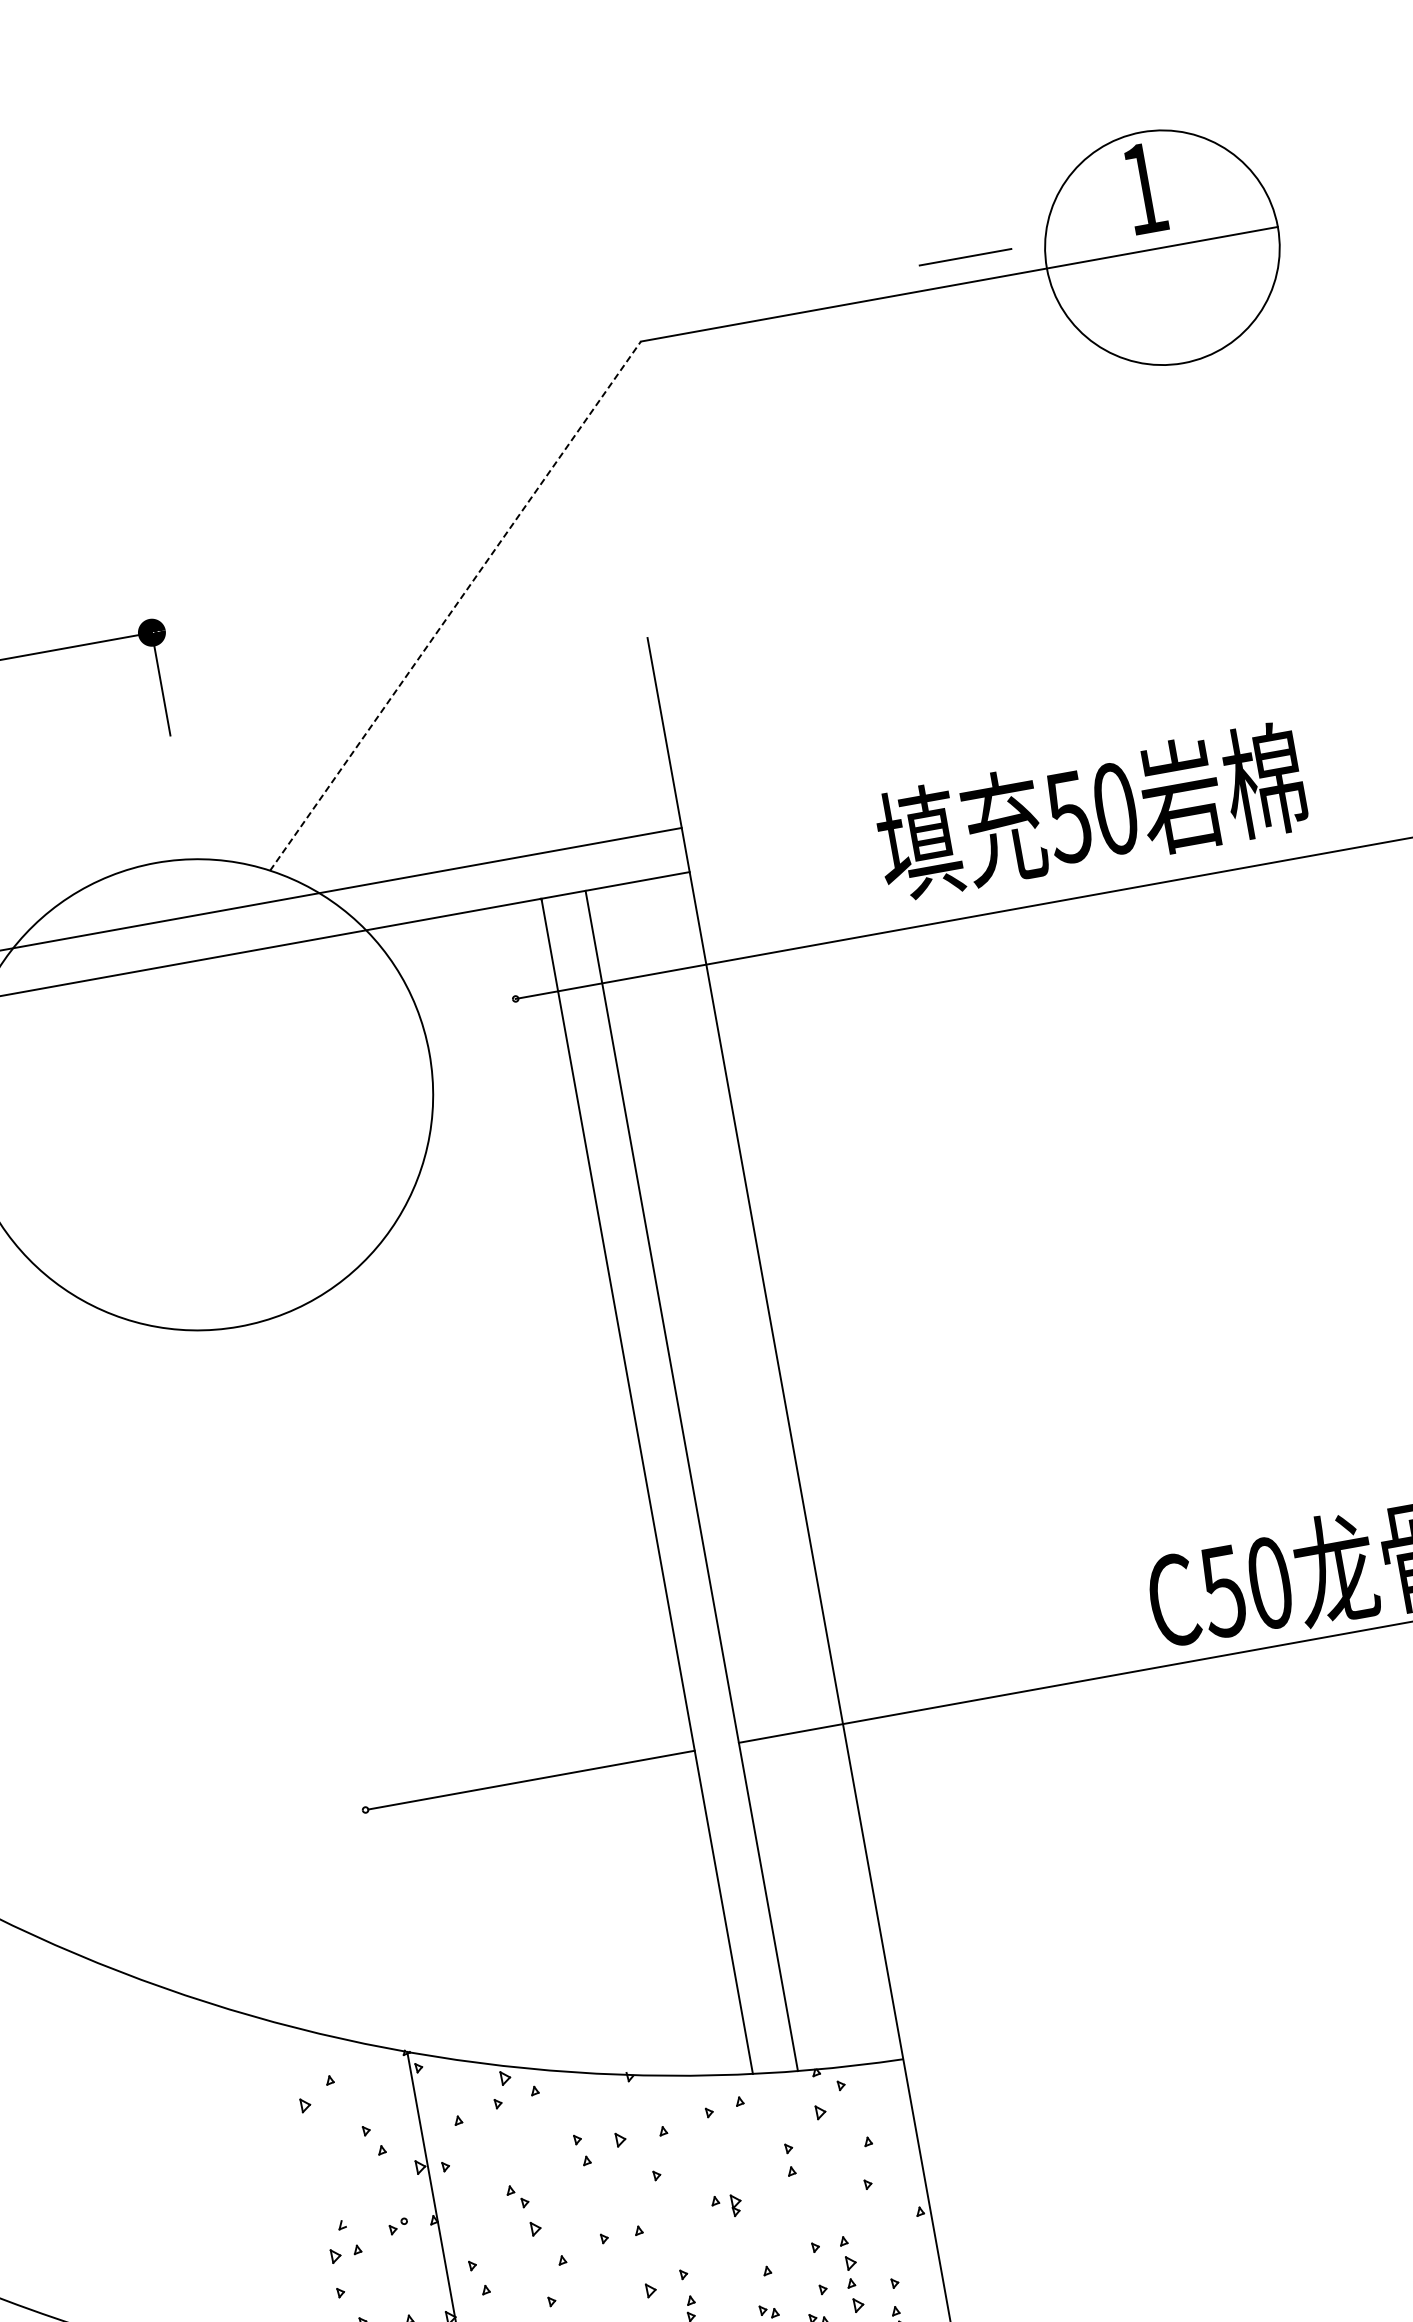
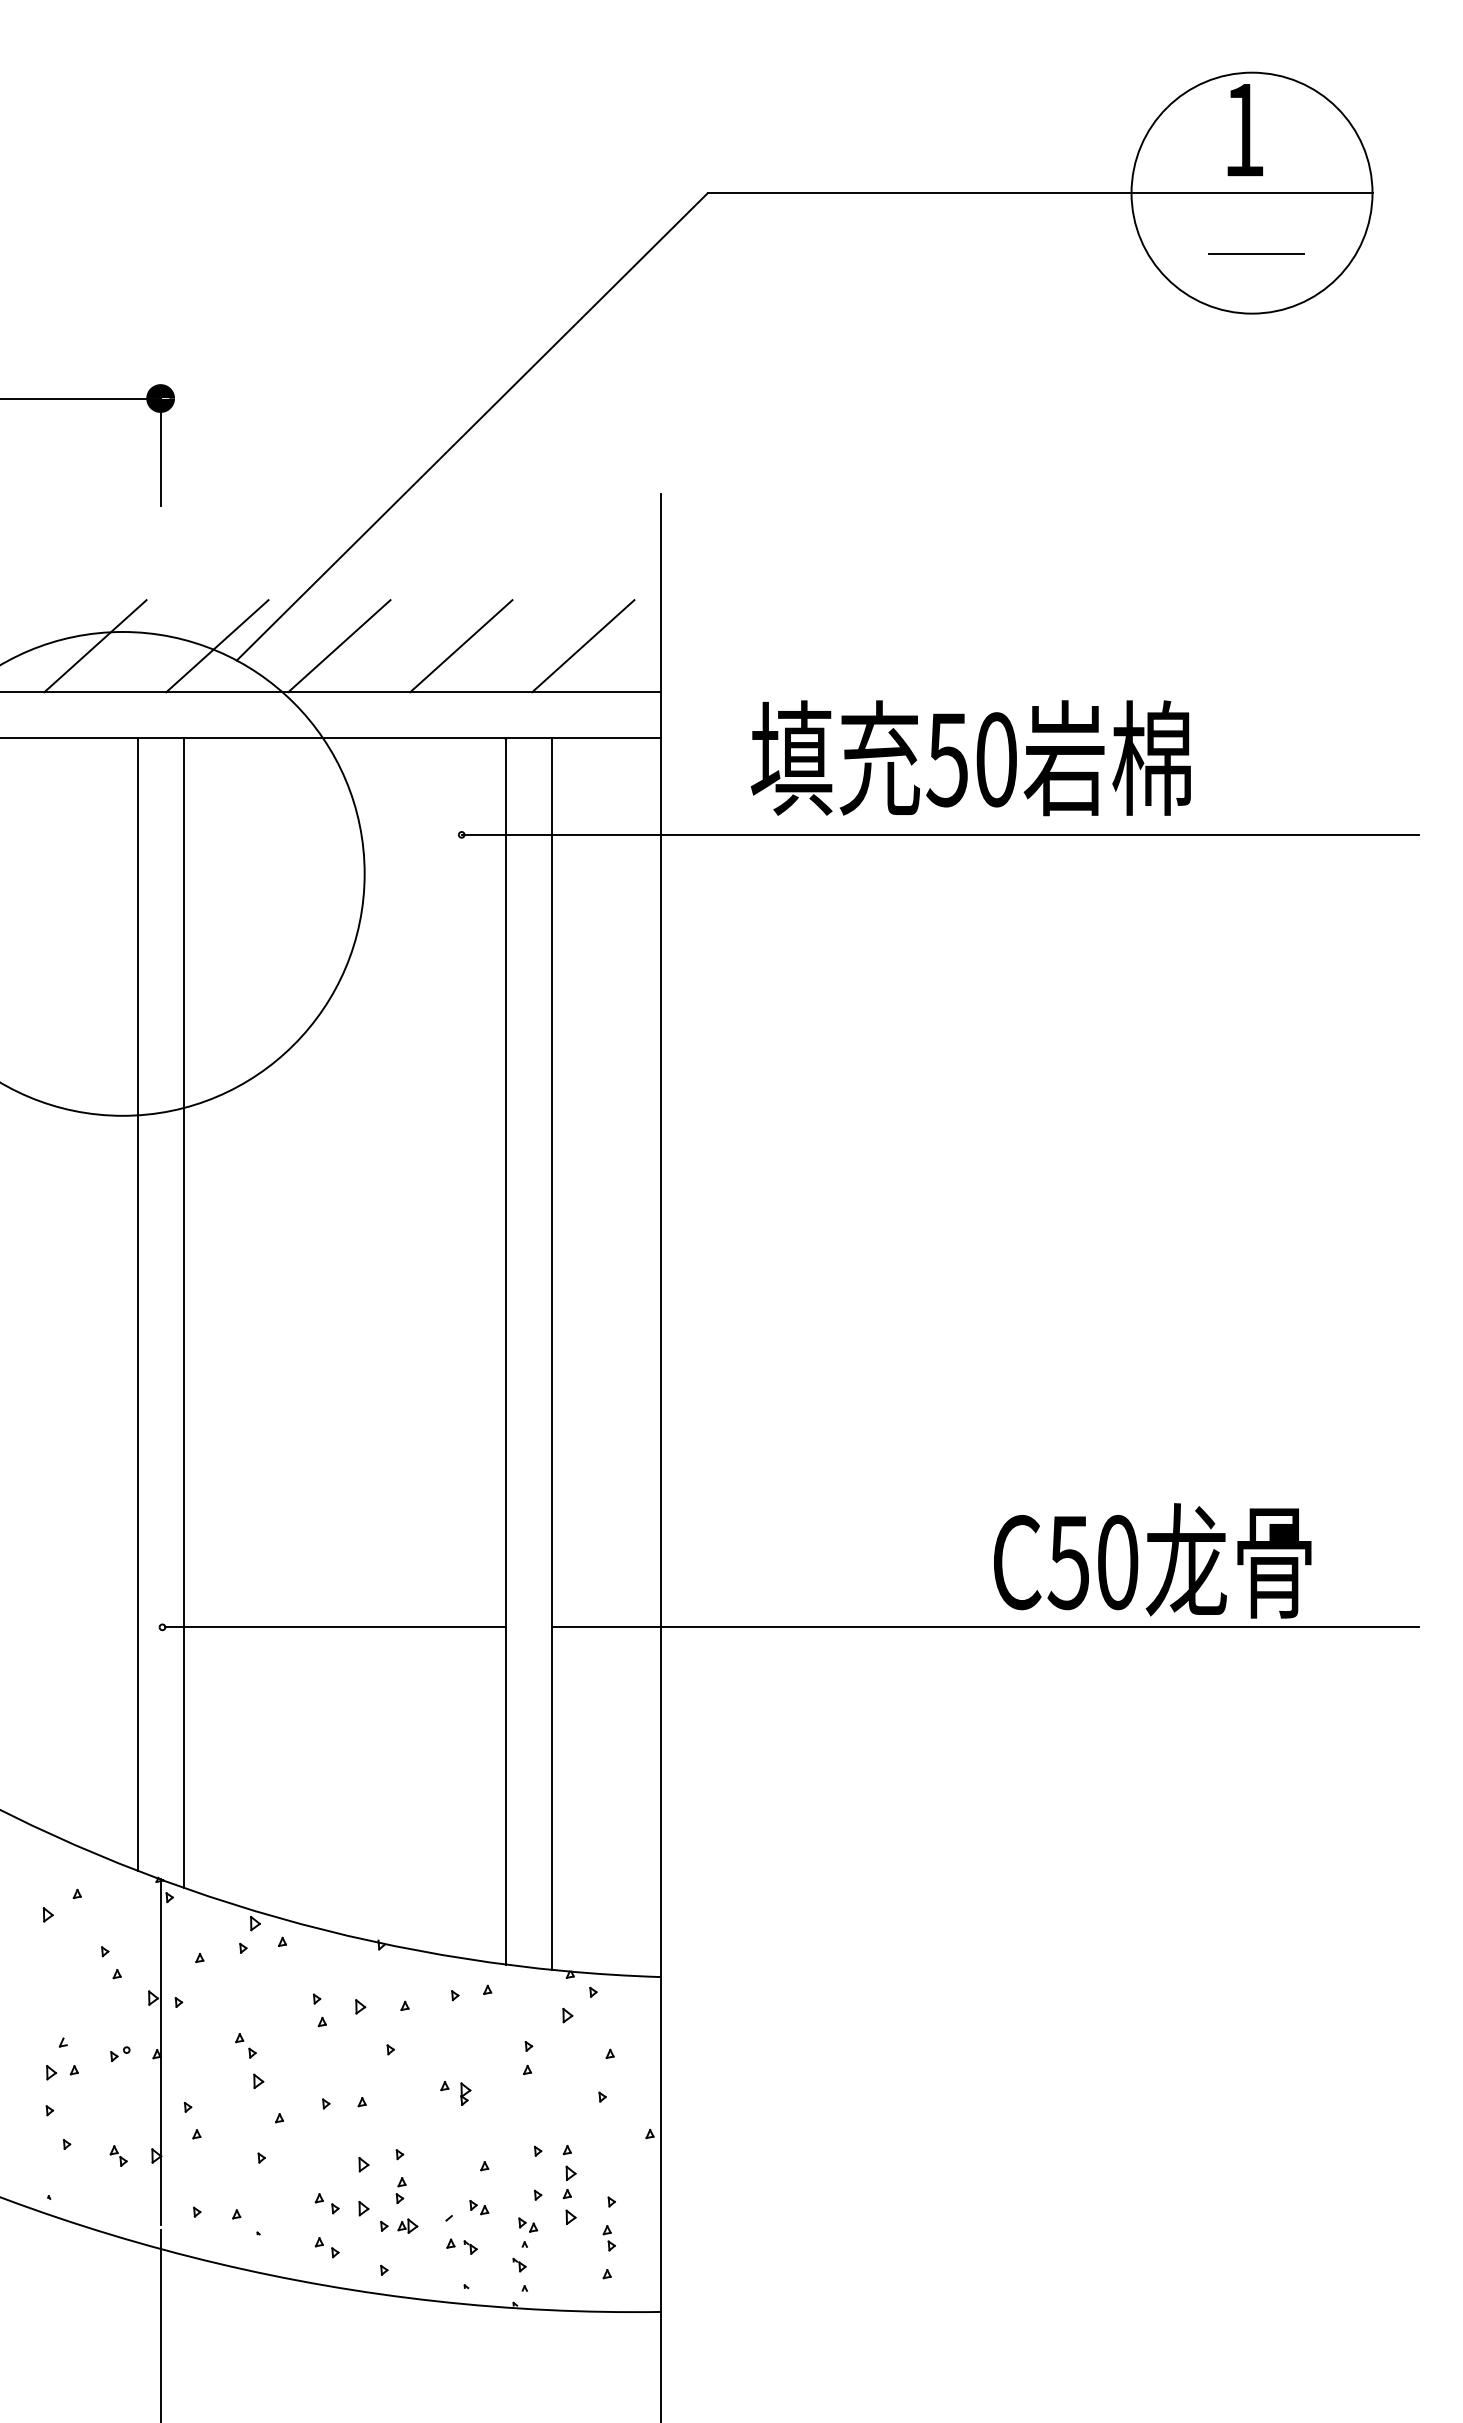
line: (965, 256) -> (1256, 253), moved
line: (455, 605) -> (472, 426), dashed -> solid
line: (599, 797) -> (583, 646), added
text: (1090, 812) -> (970, 758), moved
line: (483, 818) -> (461, 646), added
line: (366, 839) -> (339, 646), added
line: (249, 860) -> (217, 646), added
line: (132, 881) -> (95, 646), added
line: (285, 1504) -> (137, 1304), added
line: (331, 1504) -> (183, 1312), added

